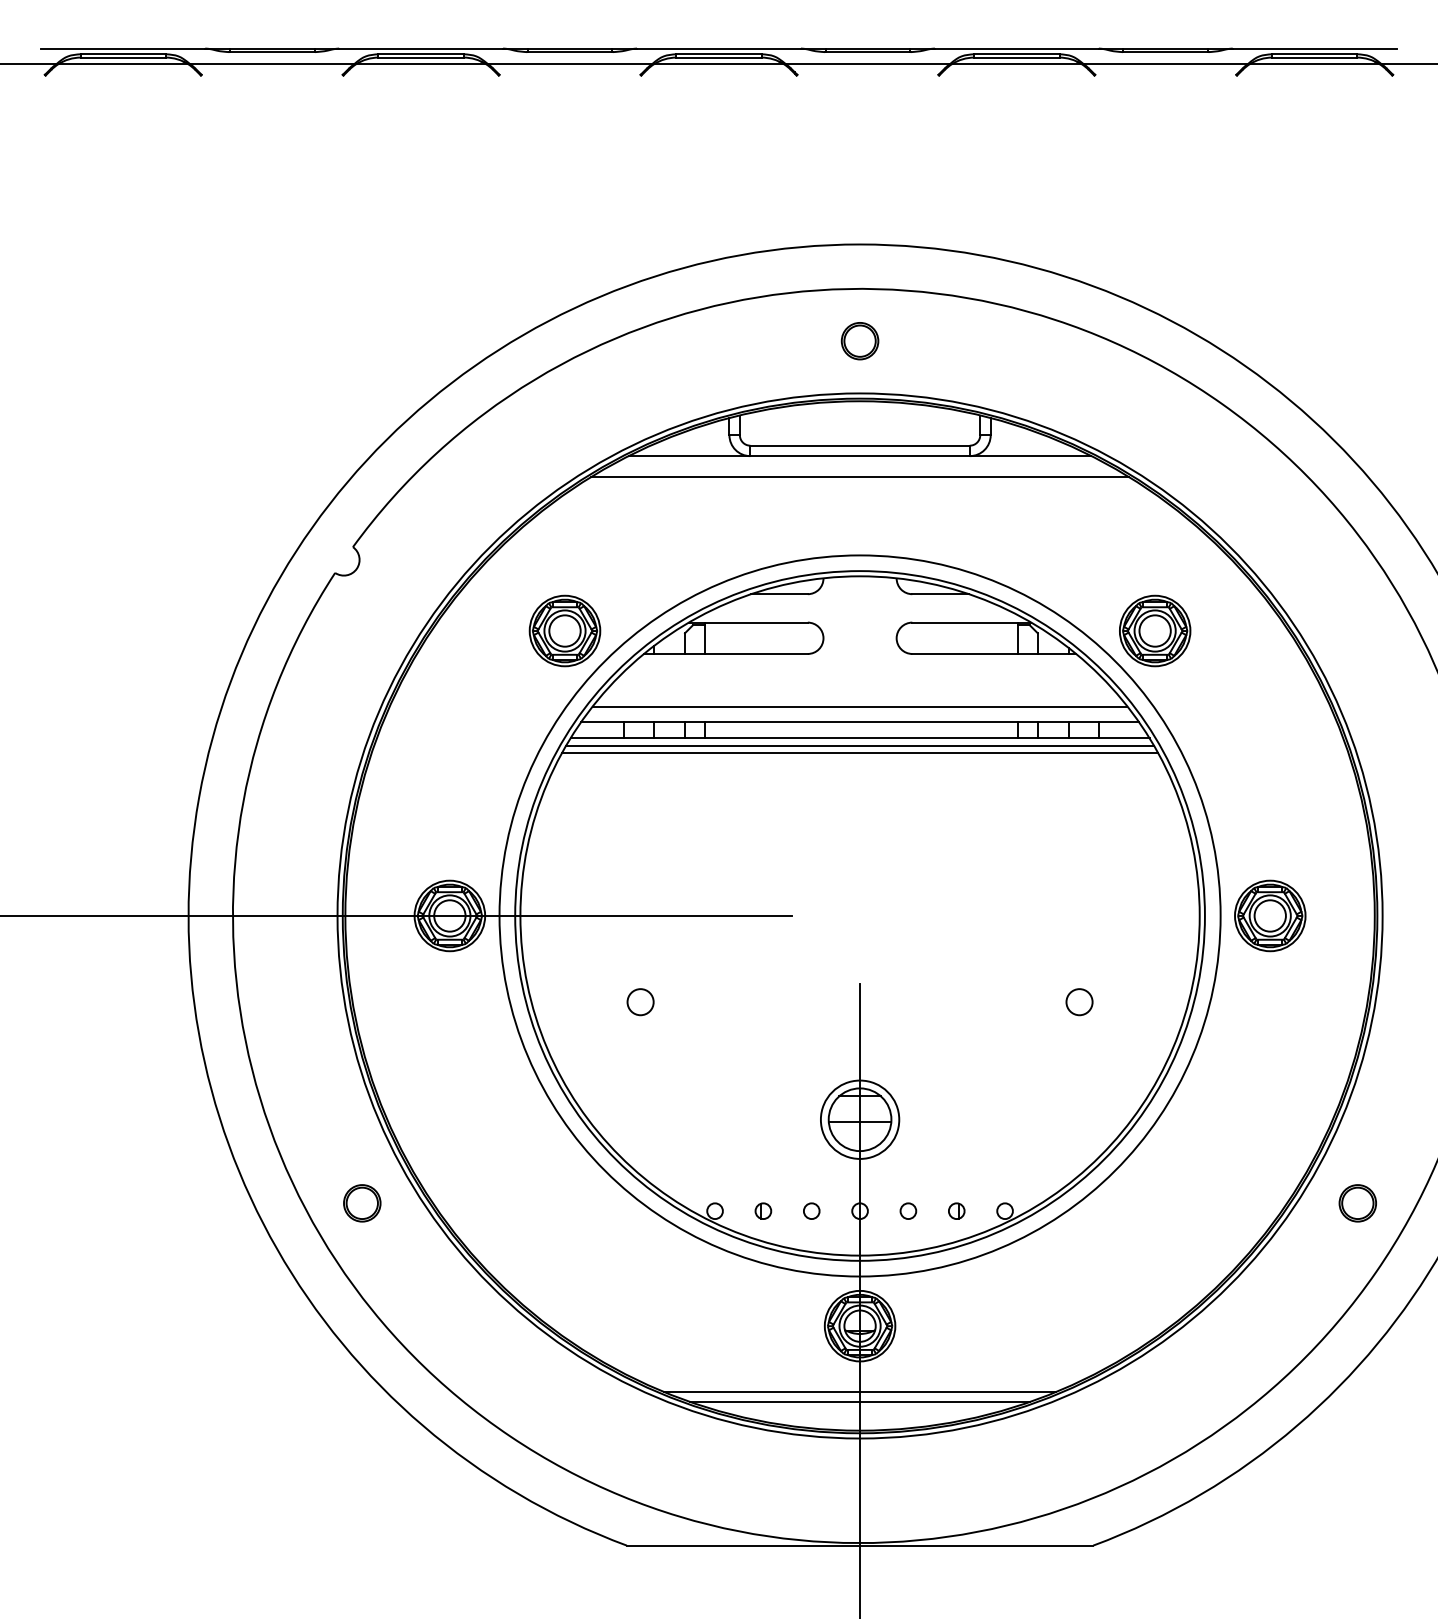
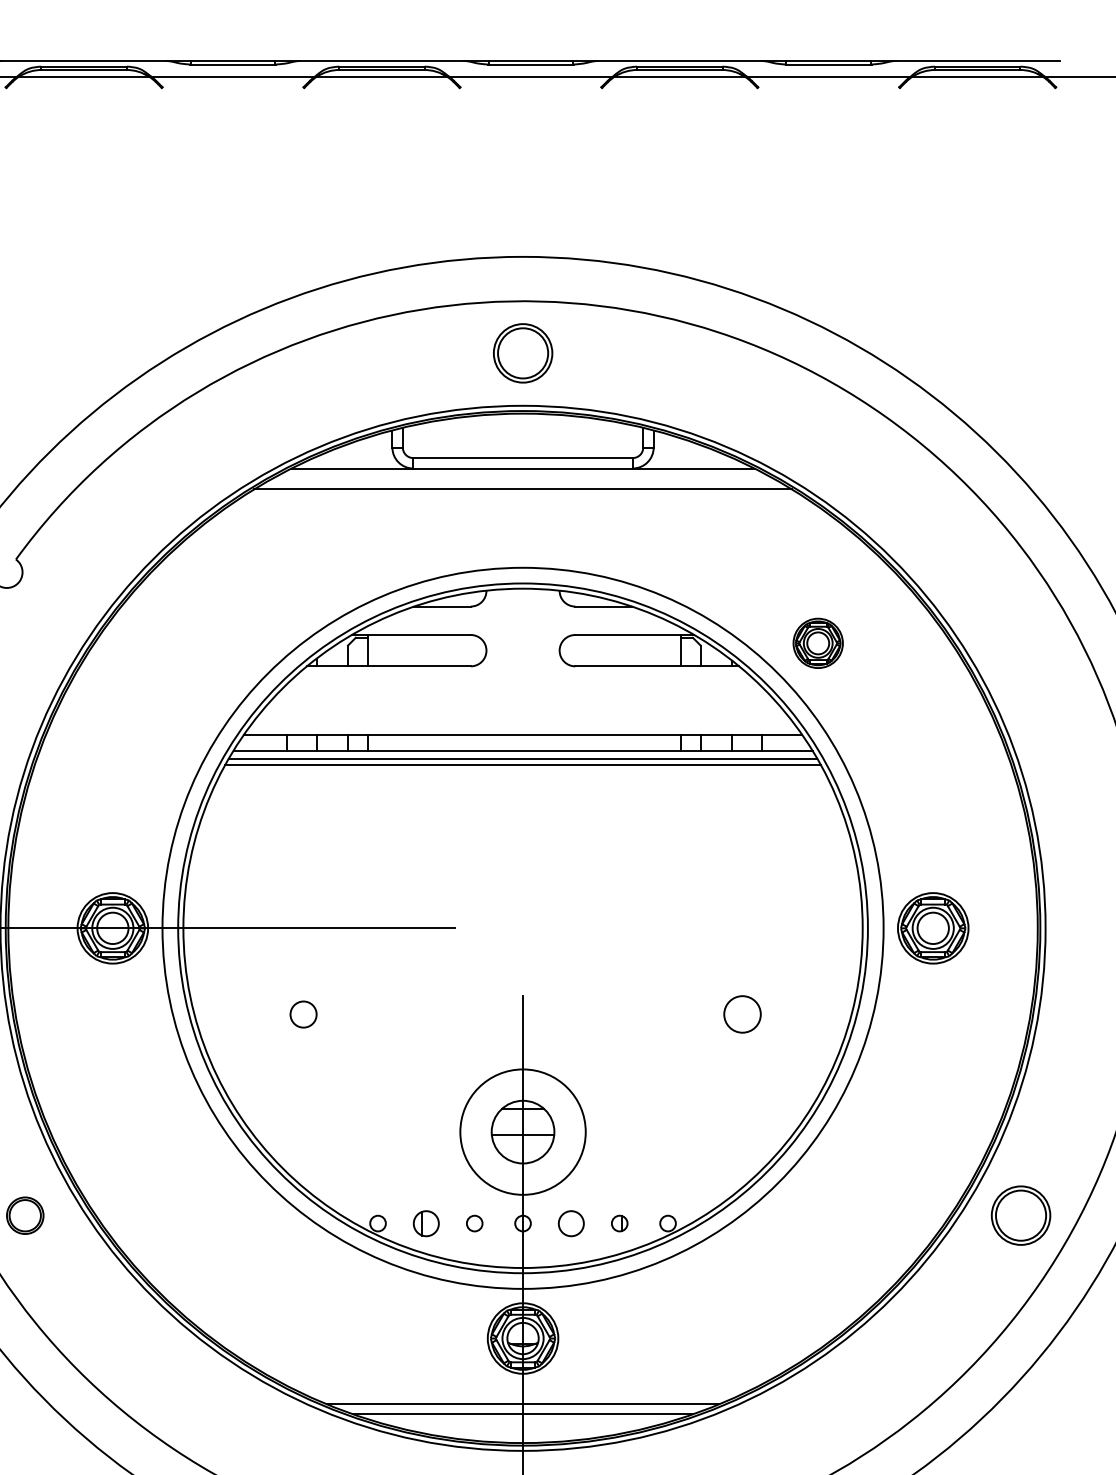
part: (859, 341) -> (522, 353), size x1.6
part: (564, 630) -> (227, 642), removed
part: (1155, 630) -> (818, 642), size x0.7
line: (859, 706) -> (522, 718), removed
circle: (1079, 1002) -> (742, 1014), size x1.4
circle: (859, 1119) -> (522, 1131), size x1.6
part: (1357, 1203) -> (1020, 1215), size x1.6
part: (763, 1210) -> (426, 1222), size x1.6
circle: (908, 1210) -> (571, 1222), size x1.6

